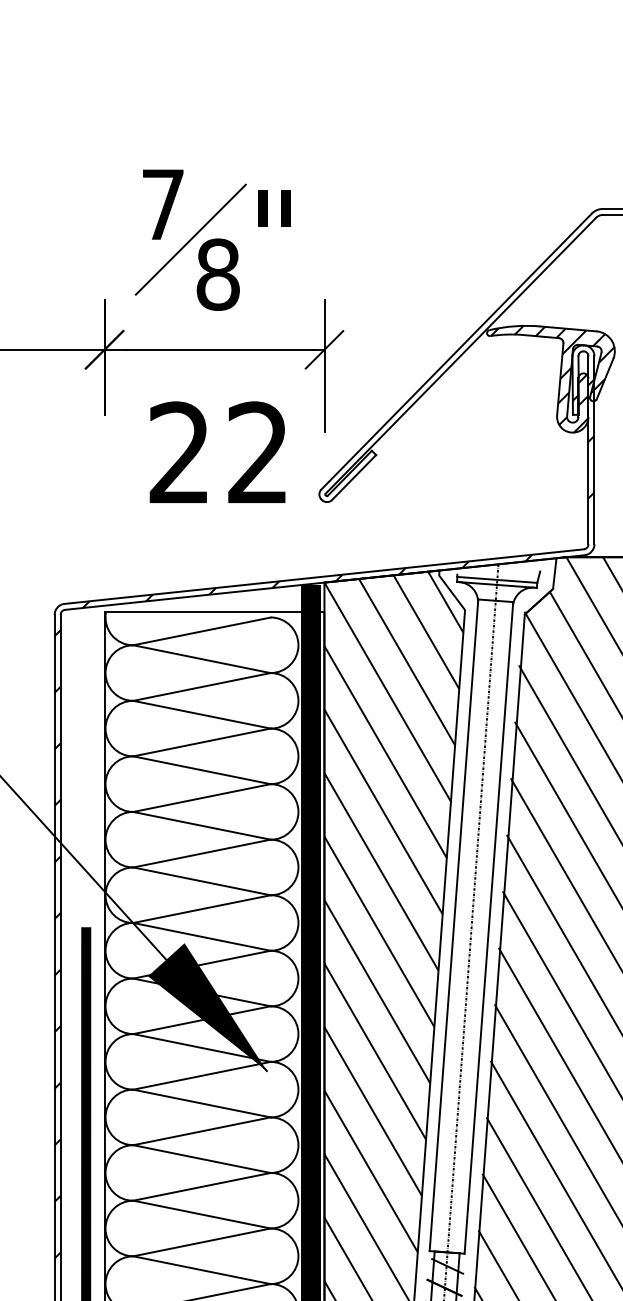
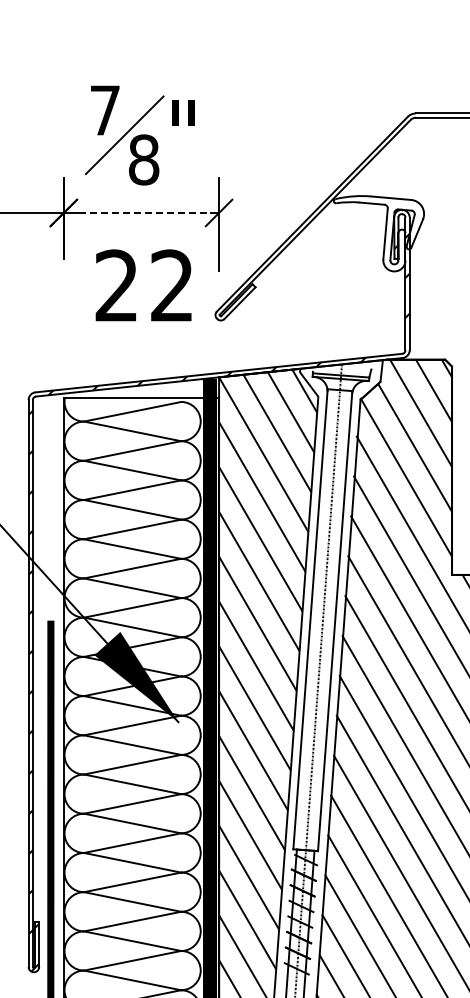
line: (220, 349) -> (145, 212), solid -> dashed
hatch: (551, 378) -> (379, 233), removed

